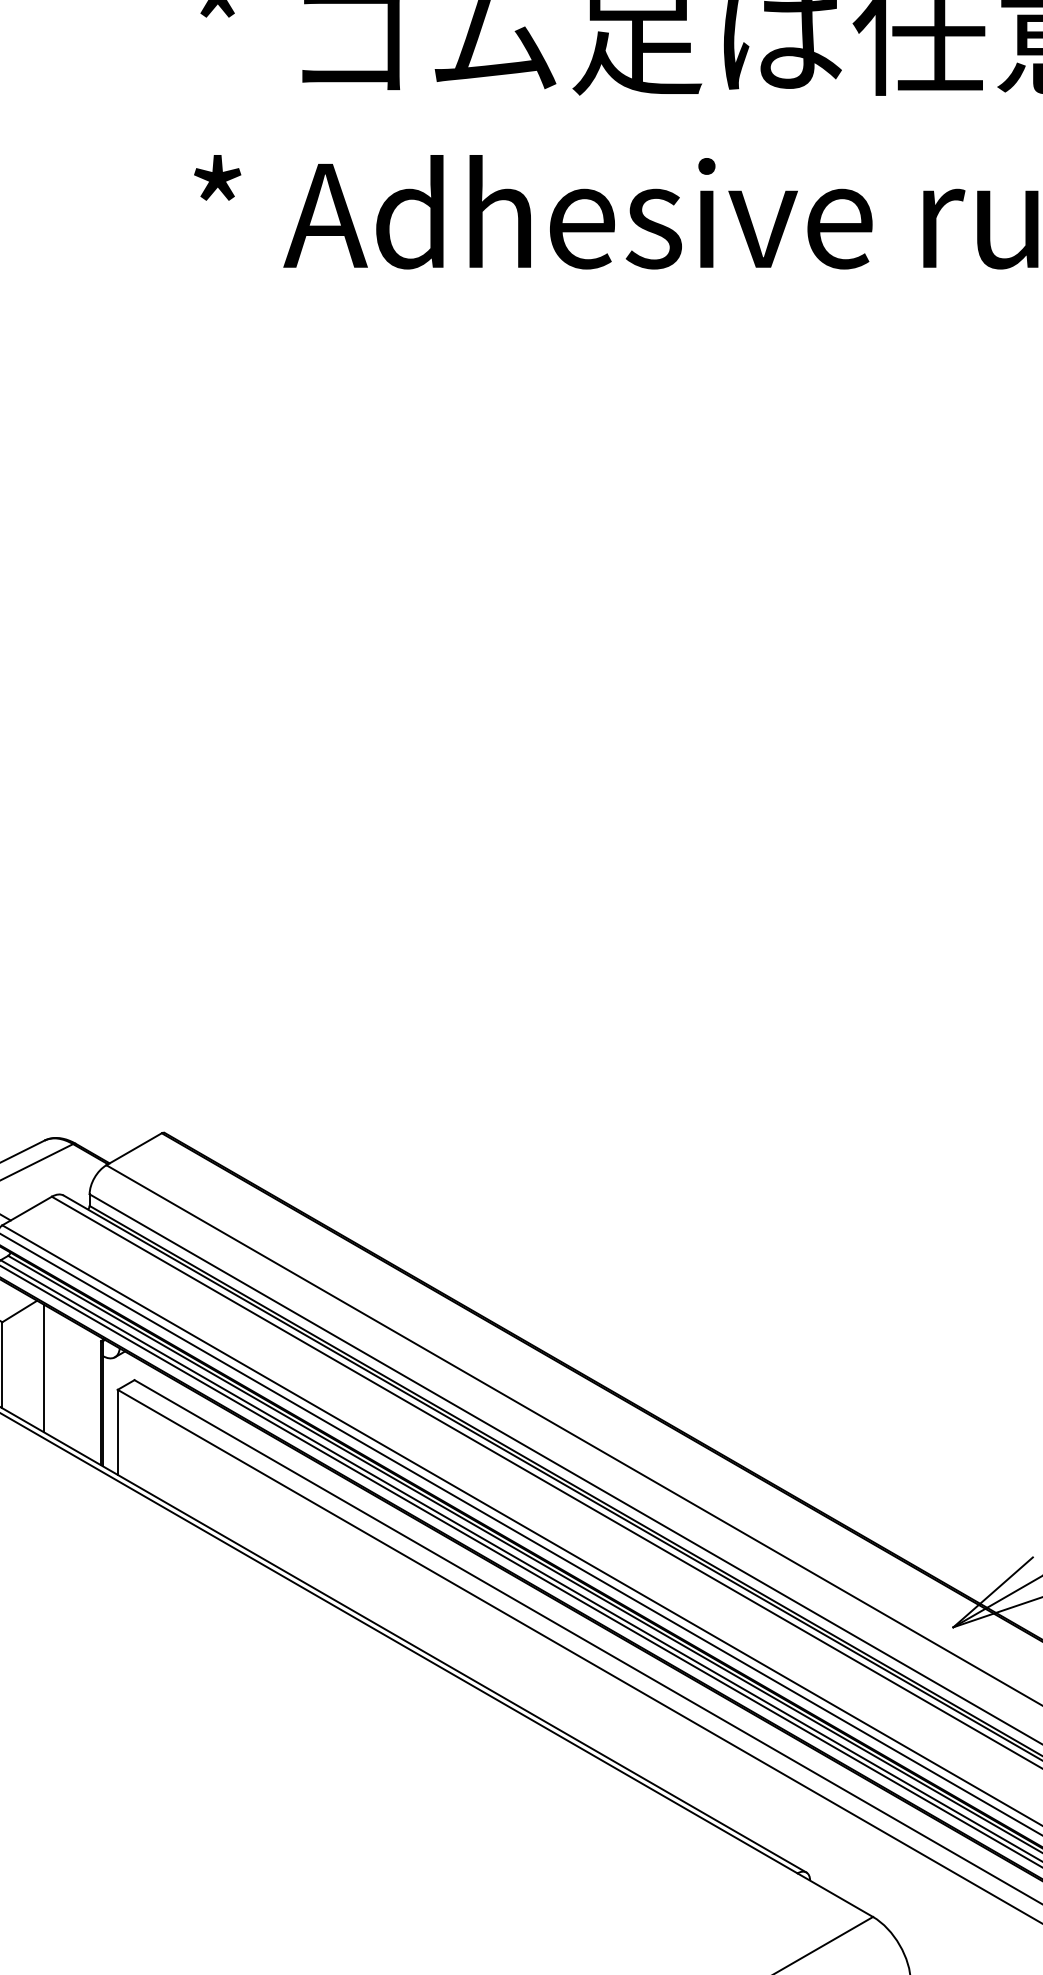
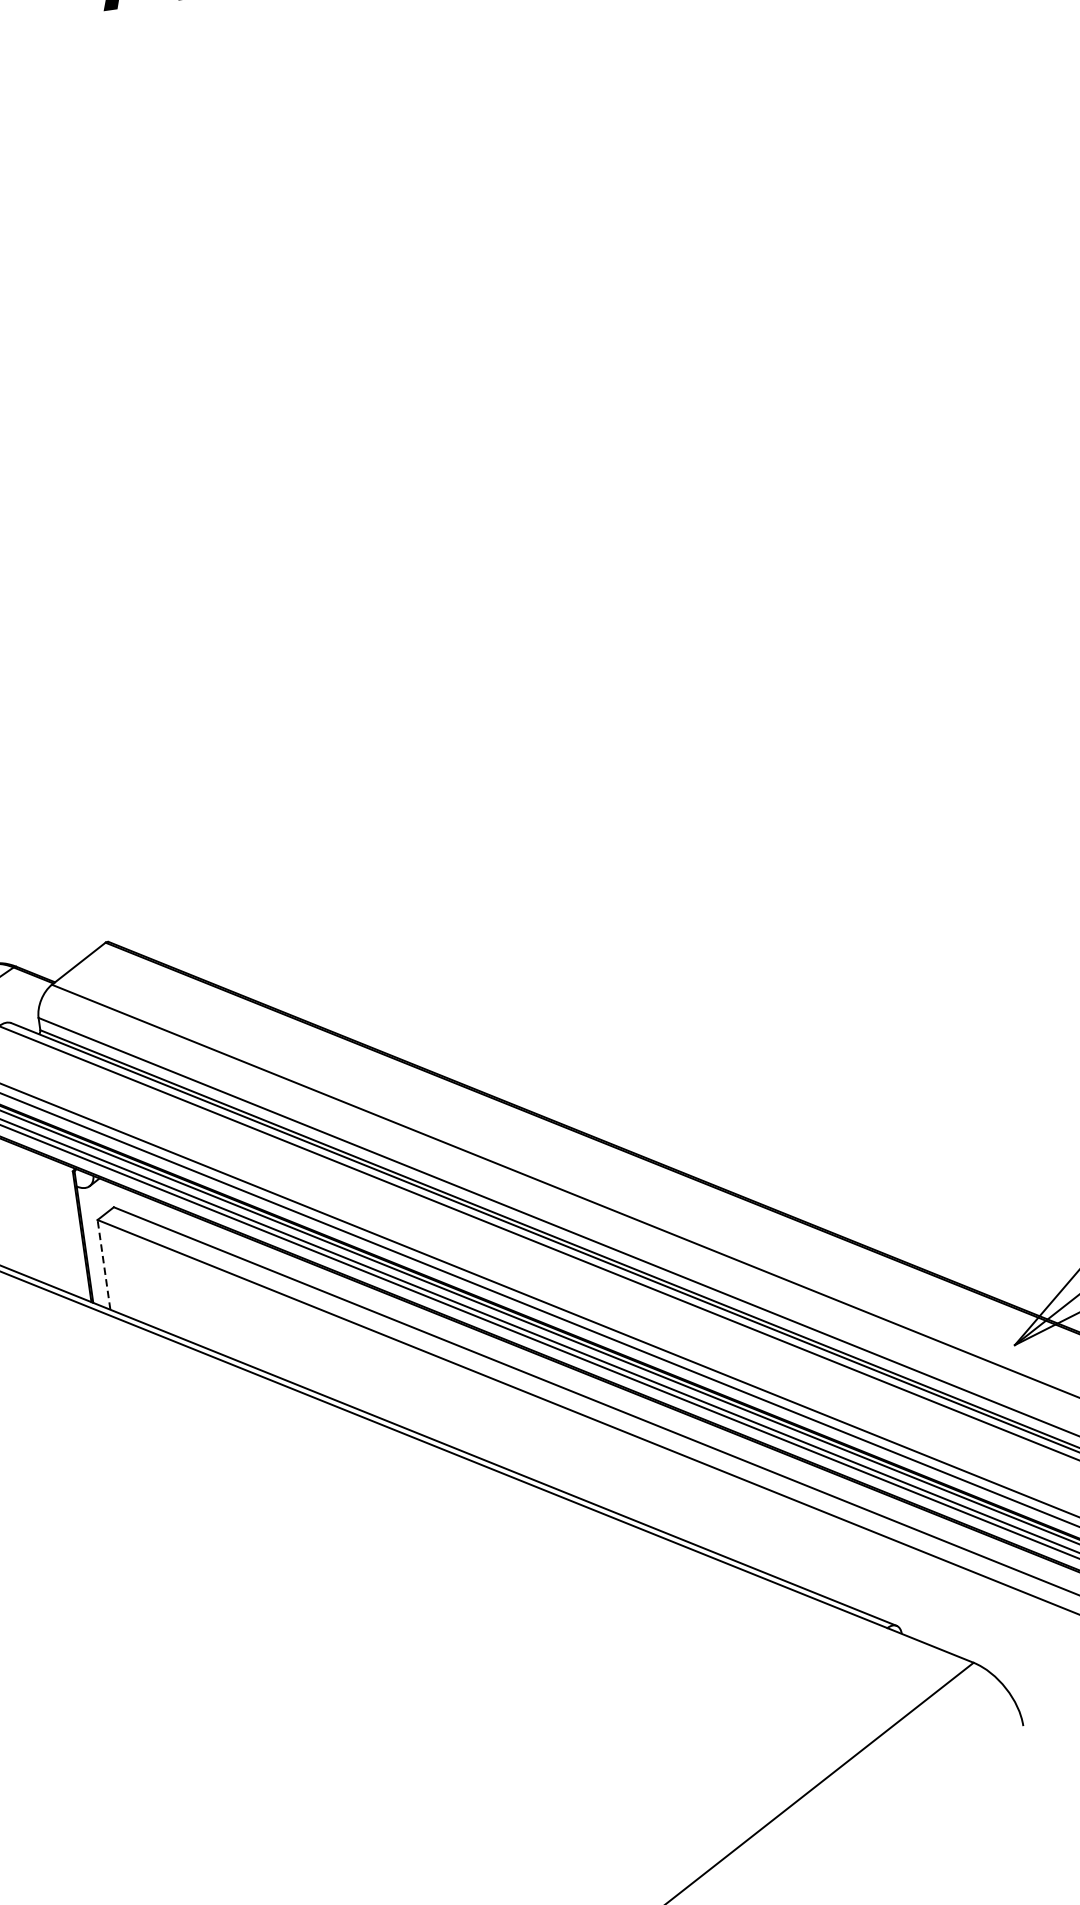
line: (44, 1368) -> (17, 1208), removed
line: (117, 1432) -> (103, 1265), solid -> dashed

